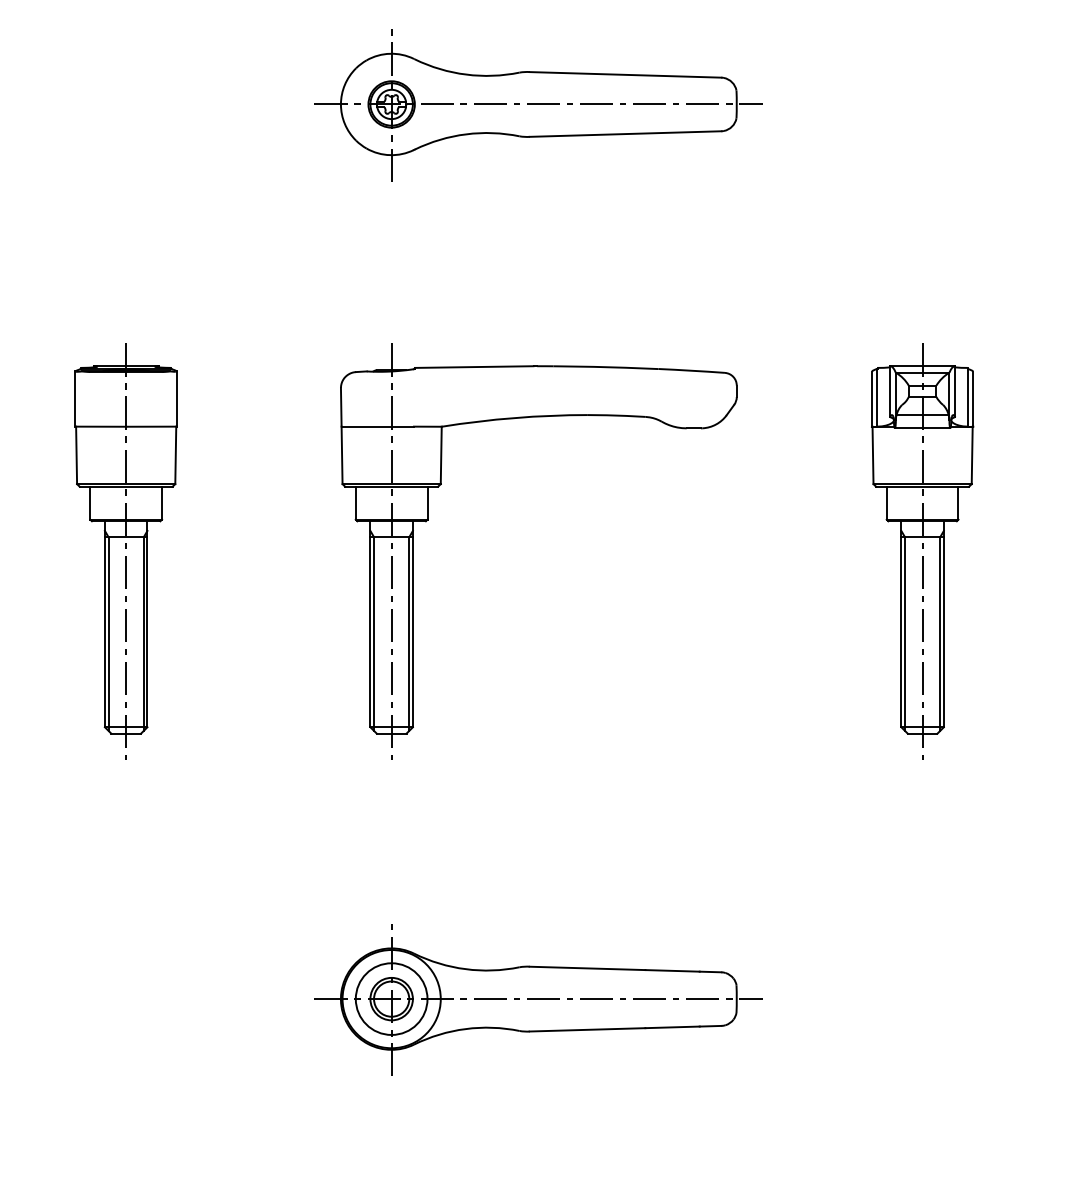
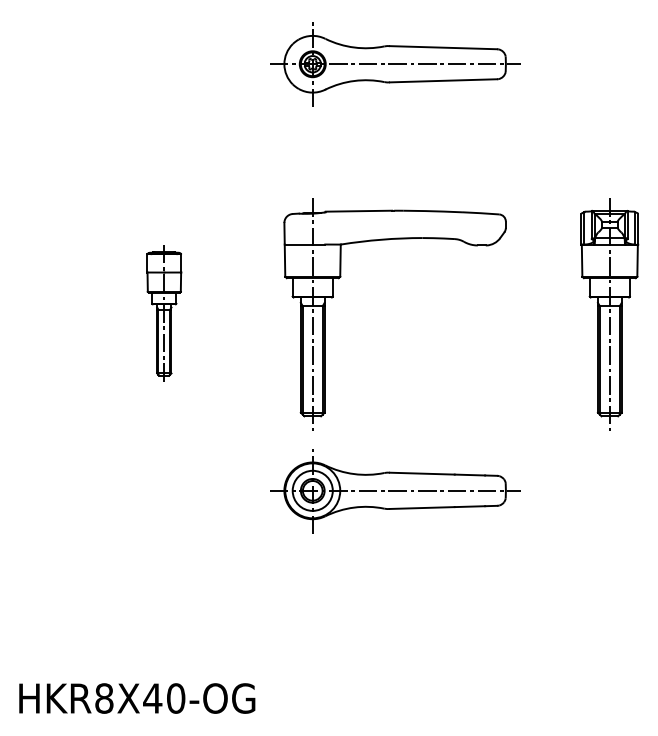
part: (126, 551) -> (164, 314), size x0.6
part: (539, 1000) -> (395, 491), moved

